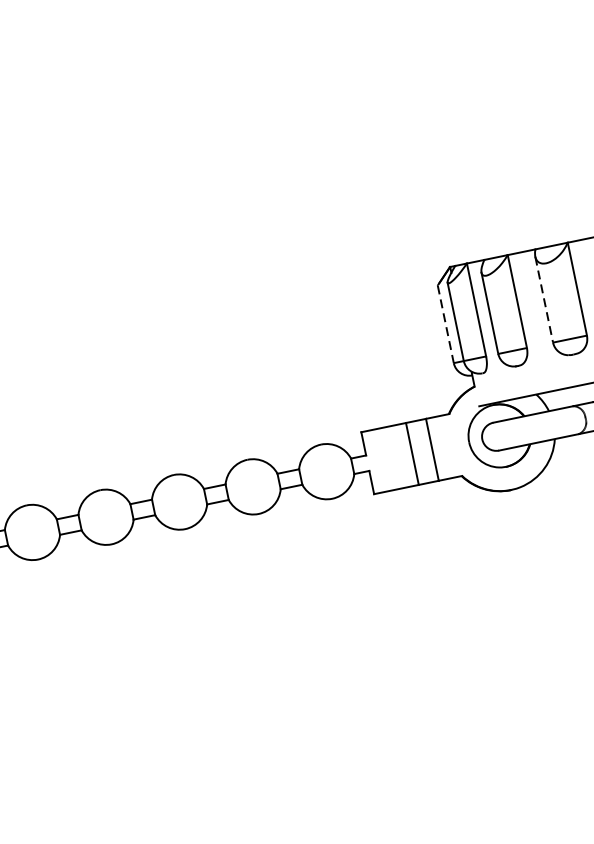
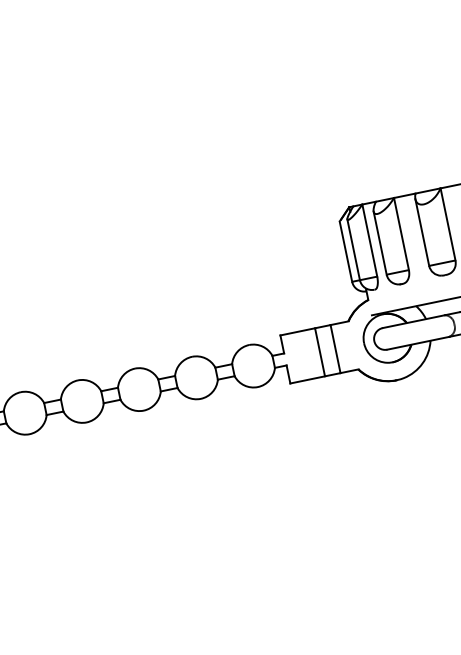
line: (544, 300) -> (422, 233), dashed -> solid
line: (445, 324) -> (345, 251), dashed -> solid

